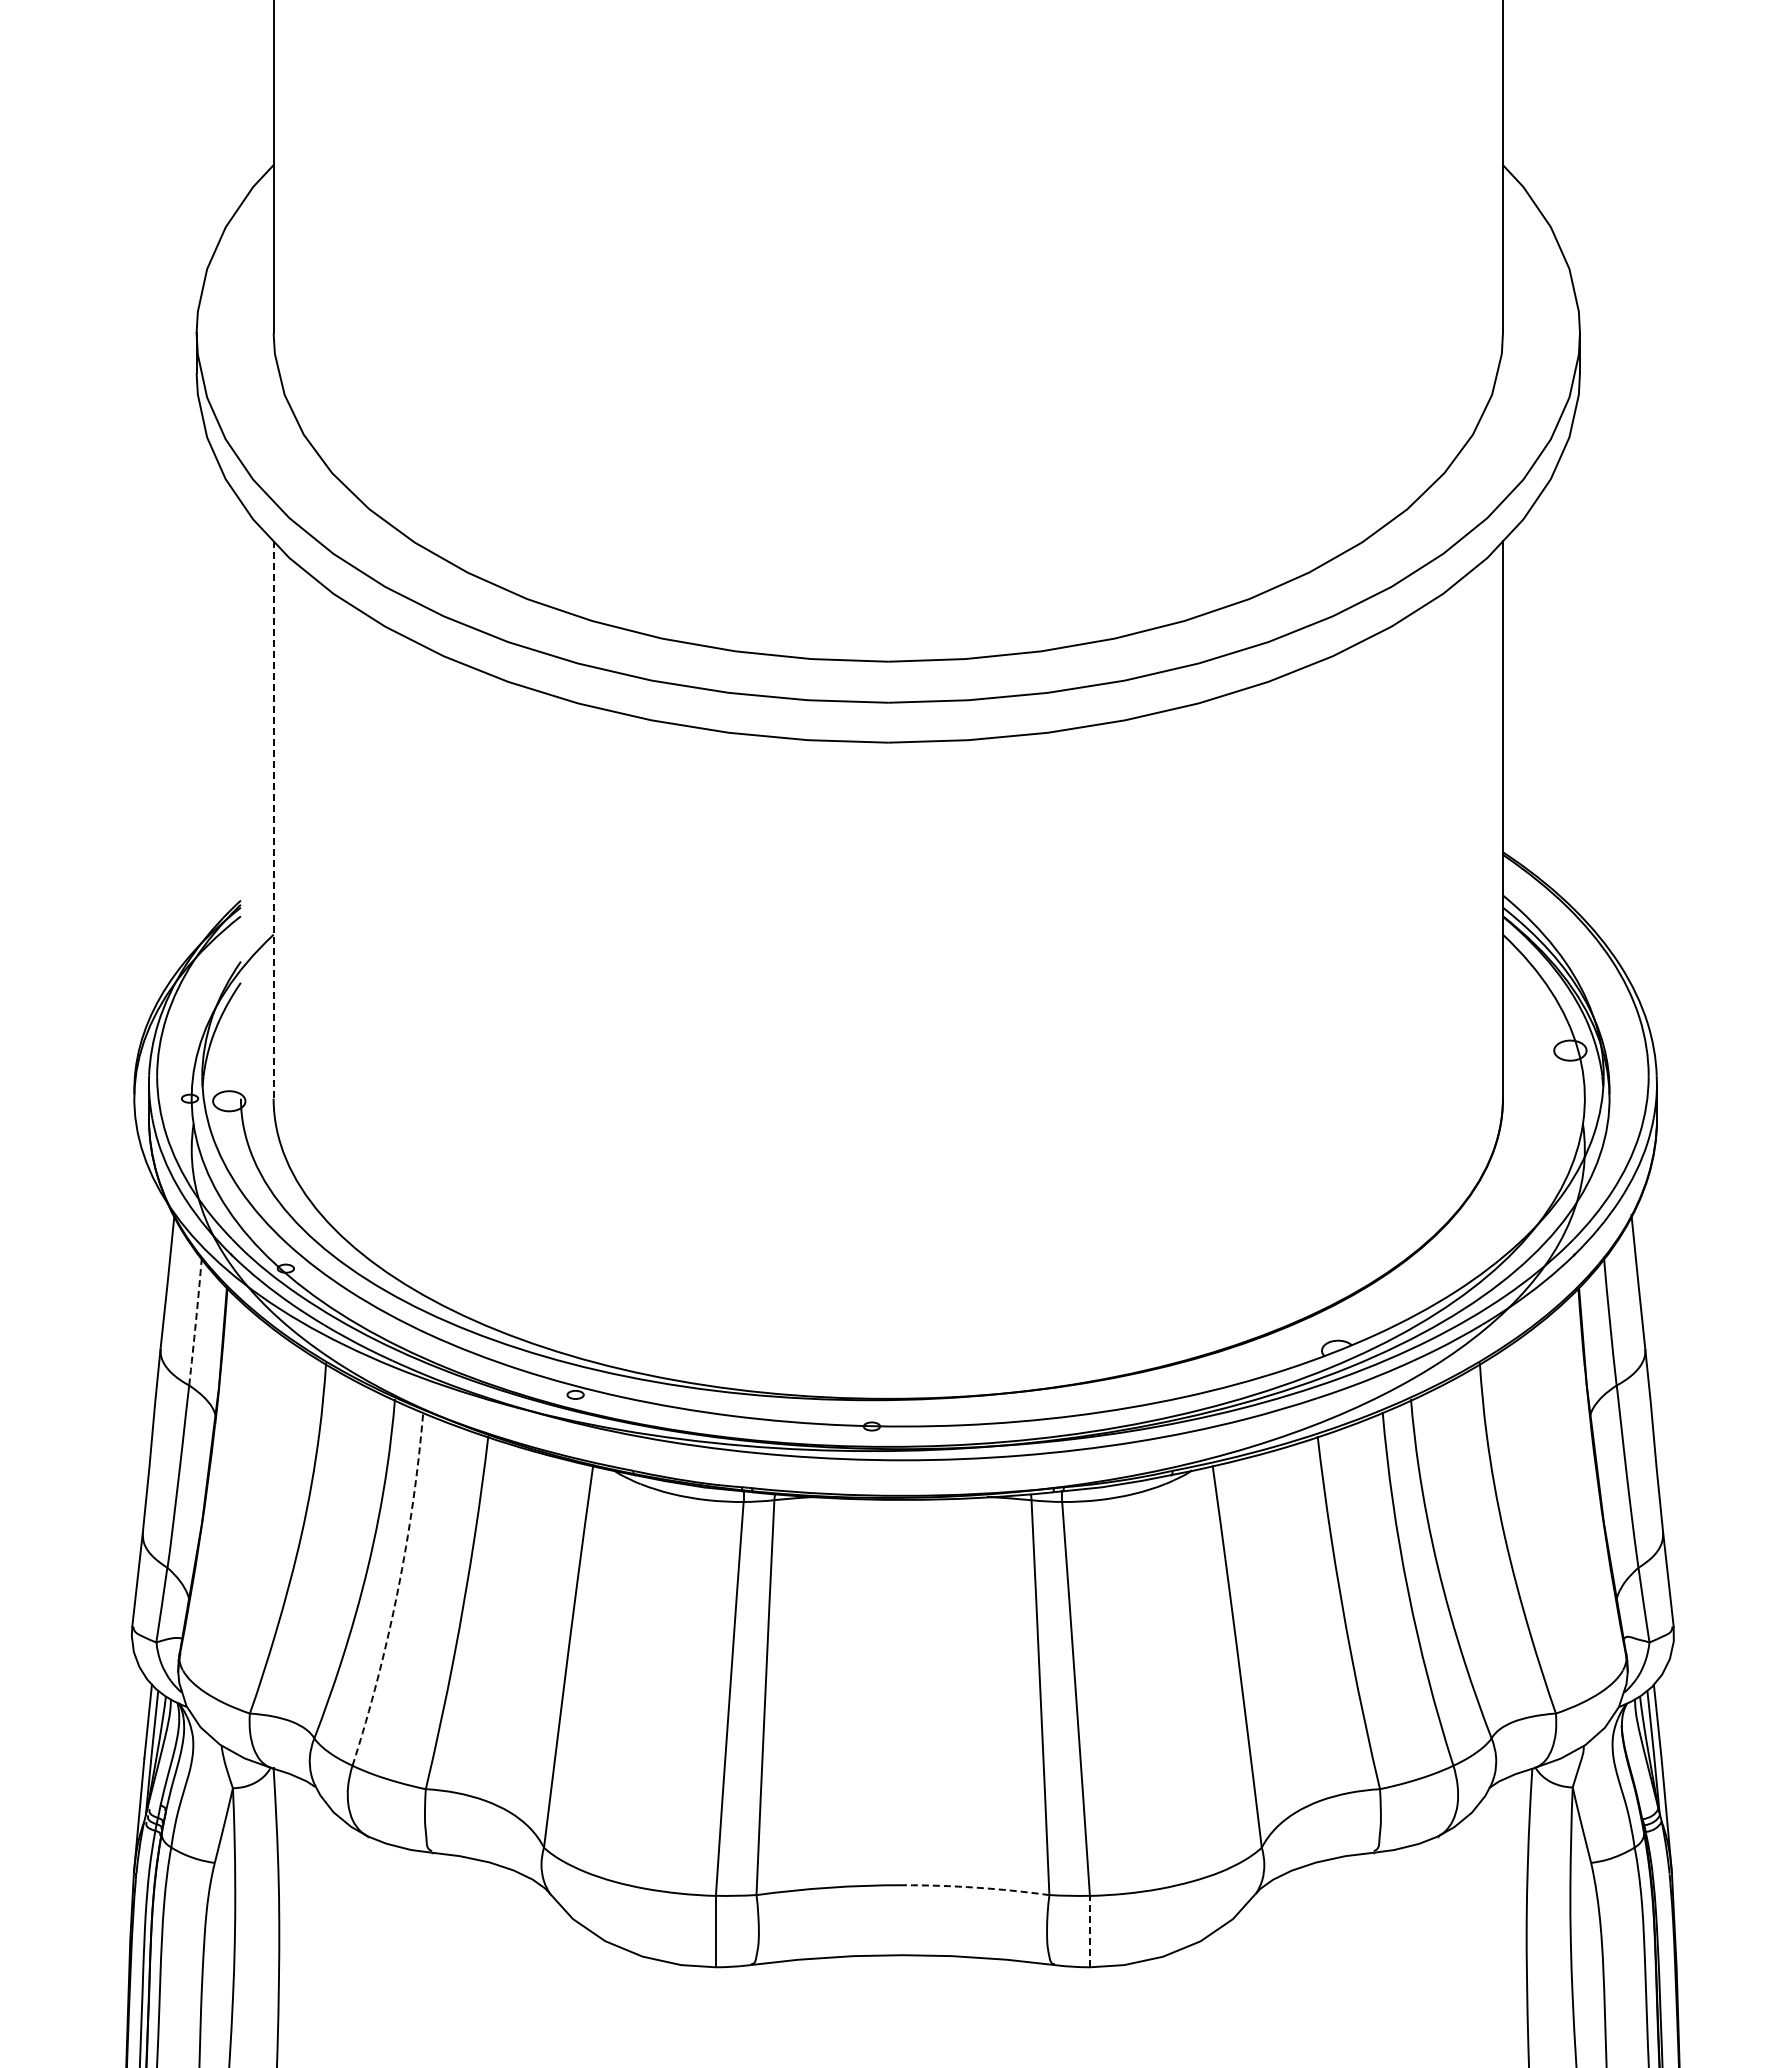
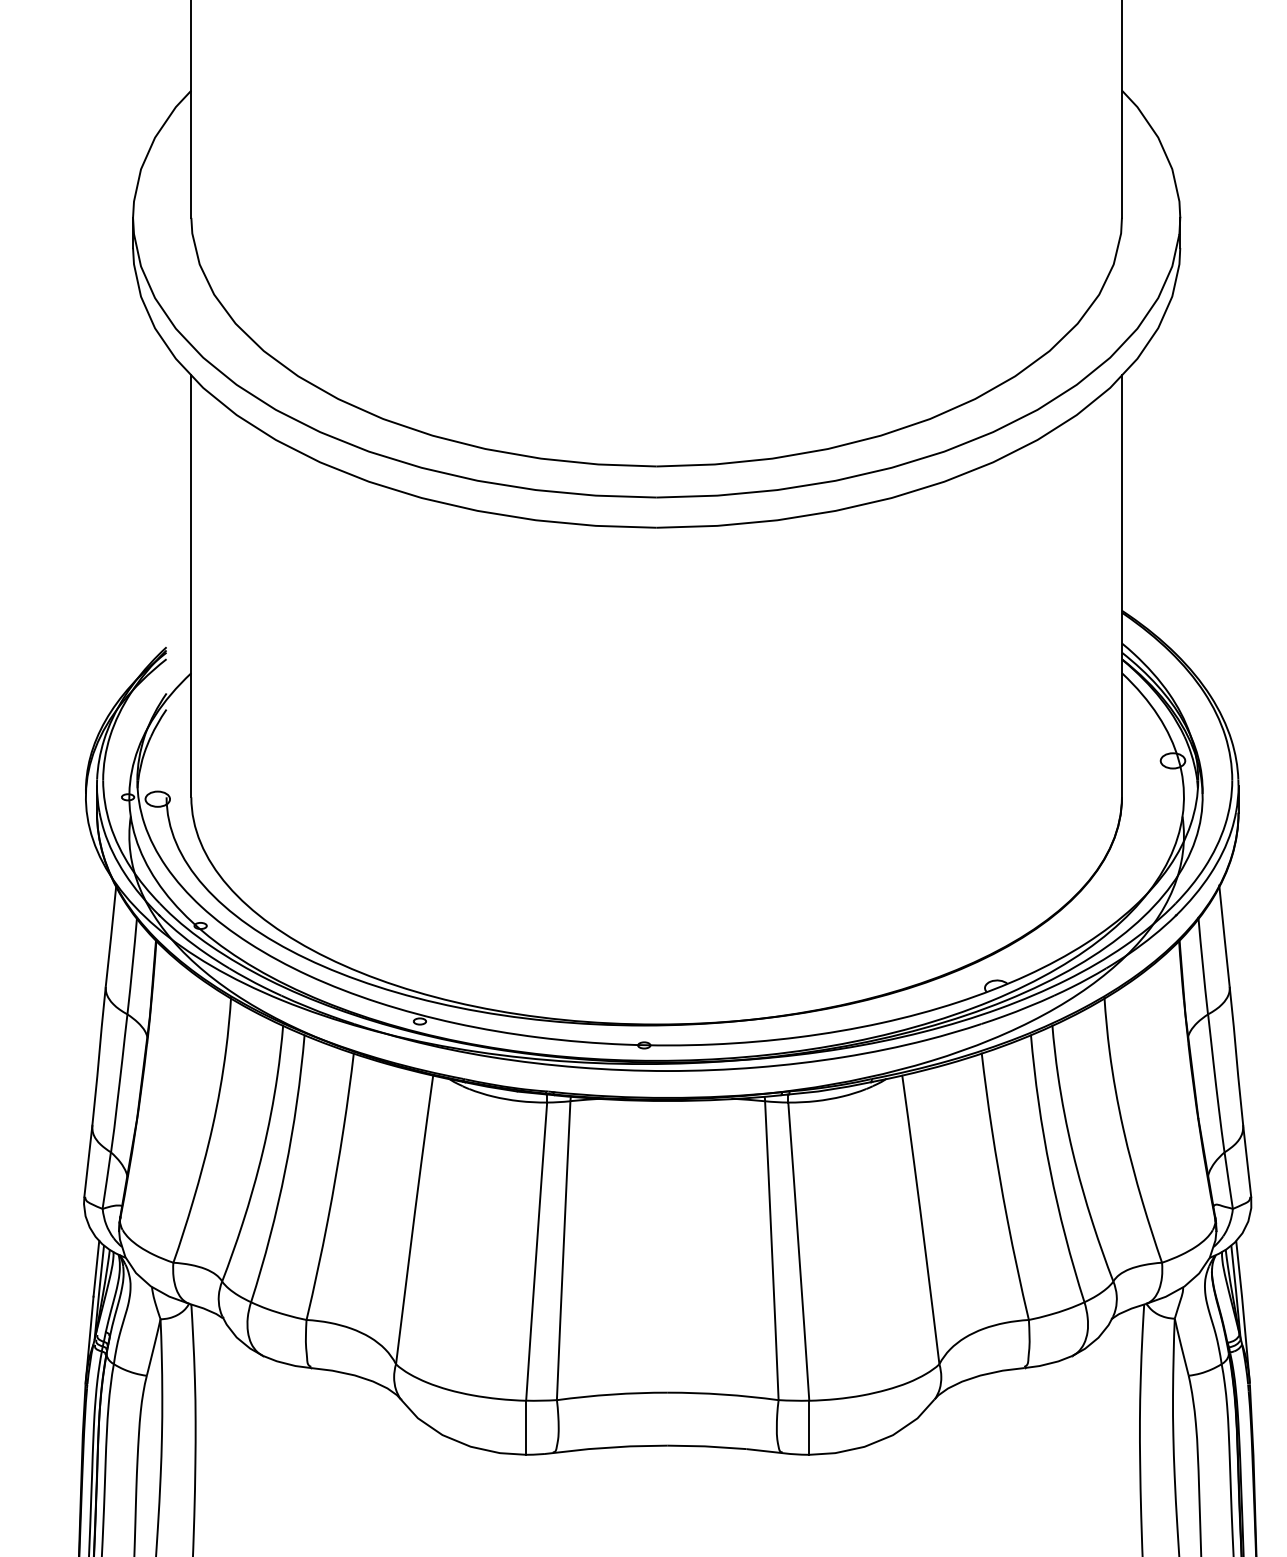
line: (273, 820) -> (191, 586), dashed -> solid
arc: (196, 1321) -> (132, 965), dashed -> solid
arc: (397, 1590) -> (285, 1169), dashed -> solid
arc: (976, 1887) -> (723, 1394), dashed -> solid
line: (1089, 1931) -> (808, 1427), dashed -> solid

